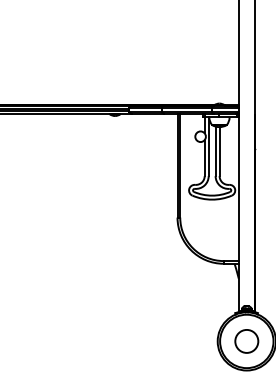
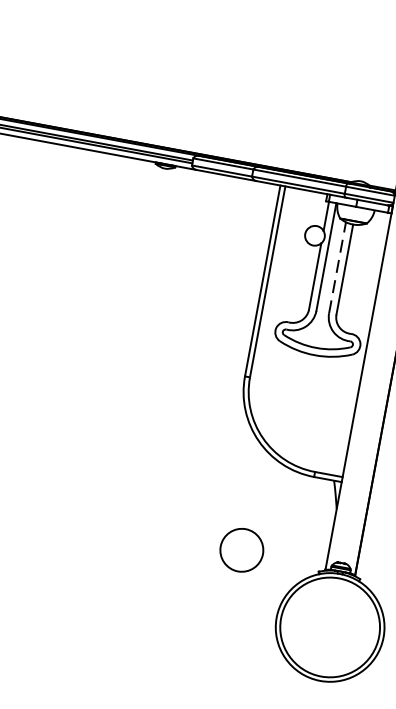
line: (215, 151) -> (337, 267), solid -> dashed
circle: (246, 341) -> (241, 550), moved

